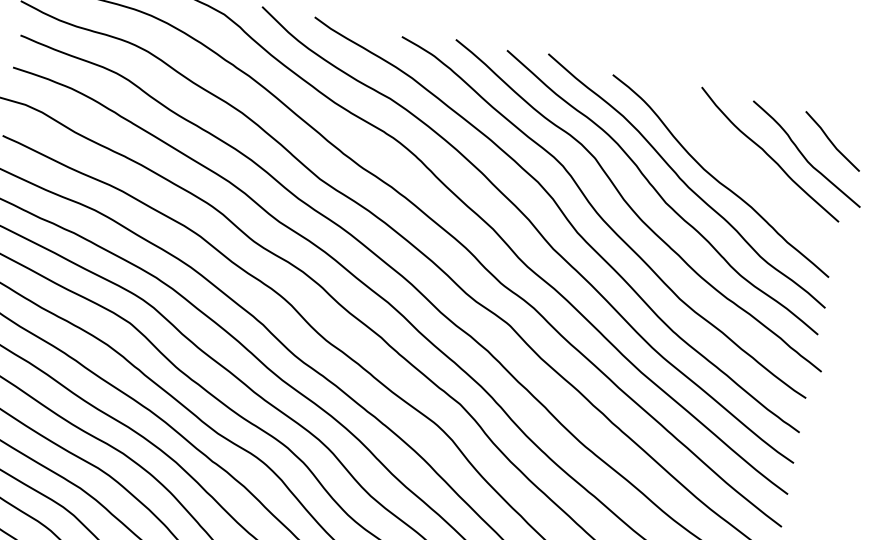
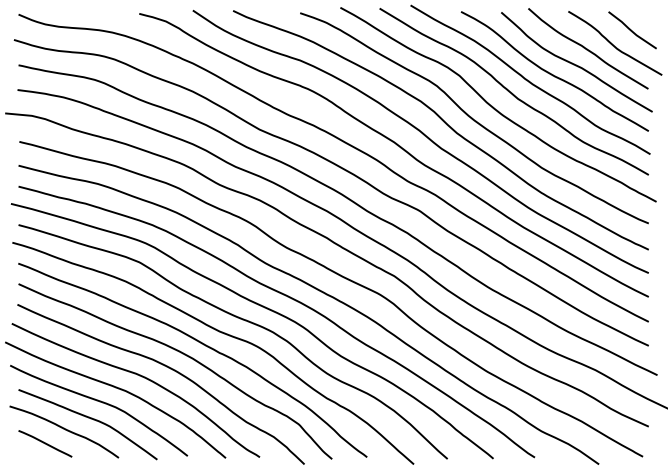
curve: (750, 172) -> (576, 64), added

